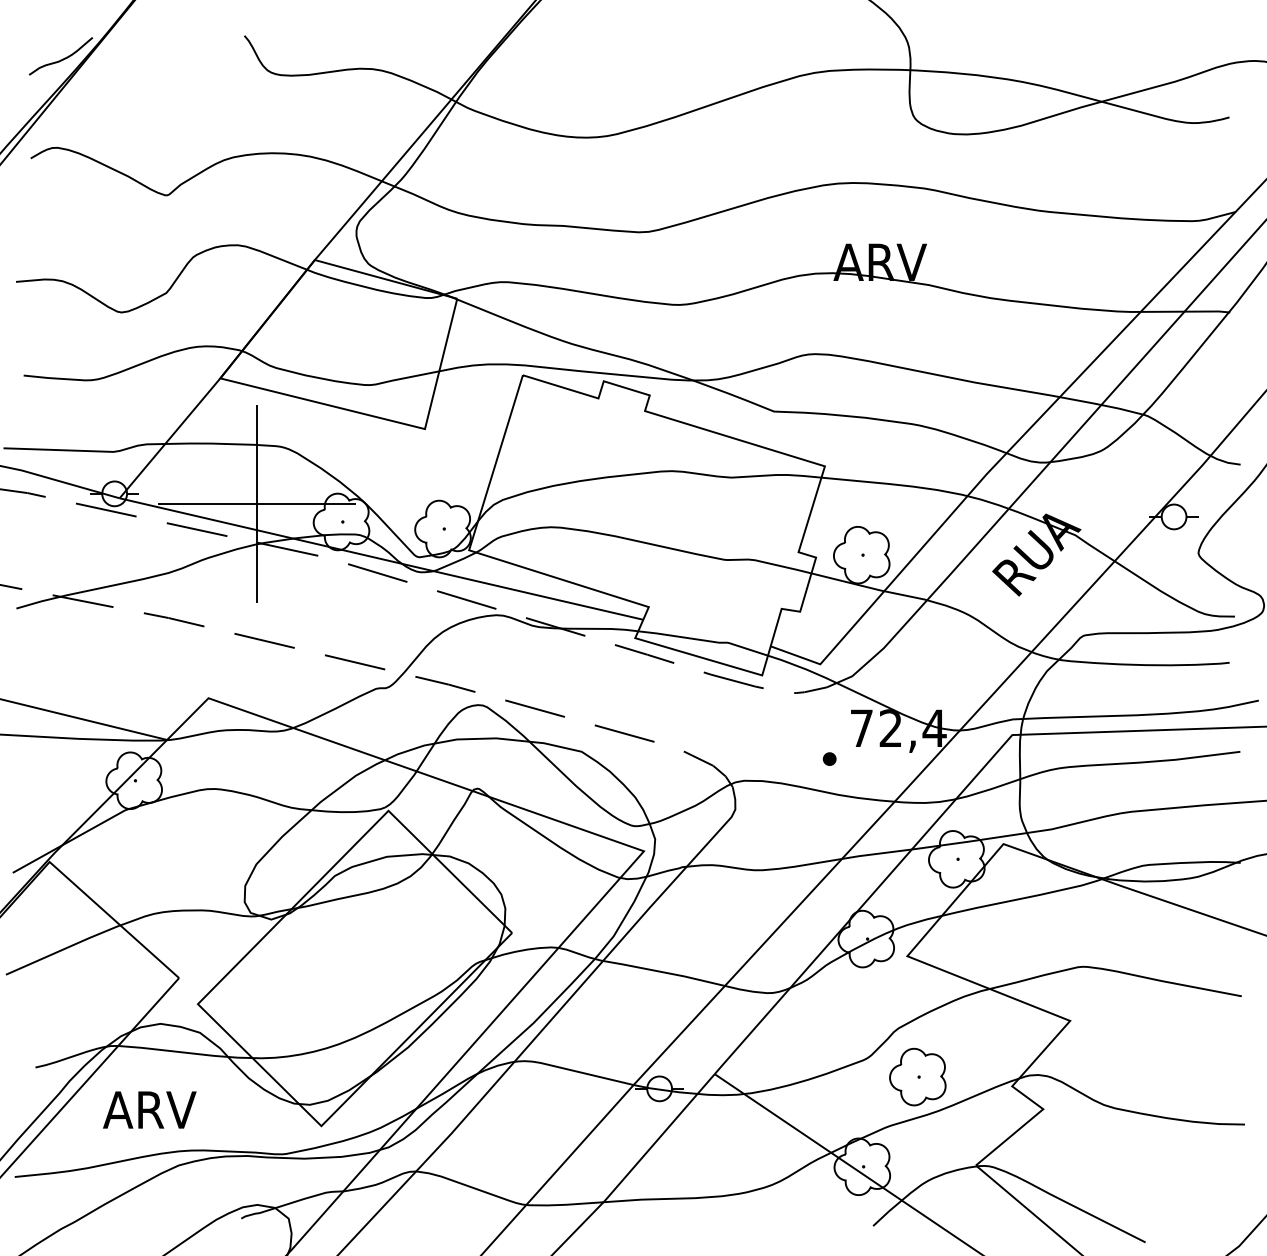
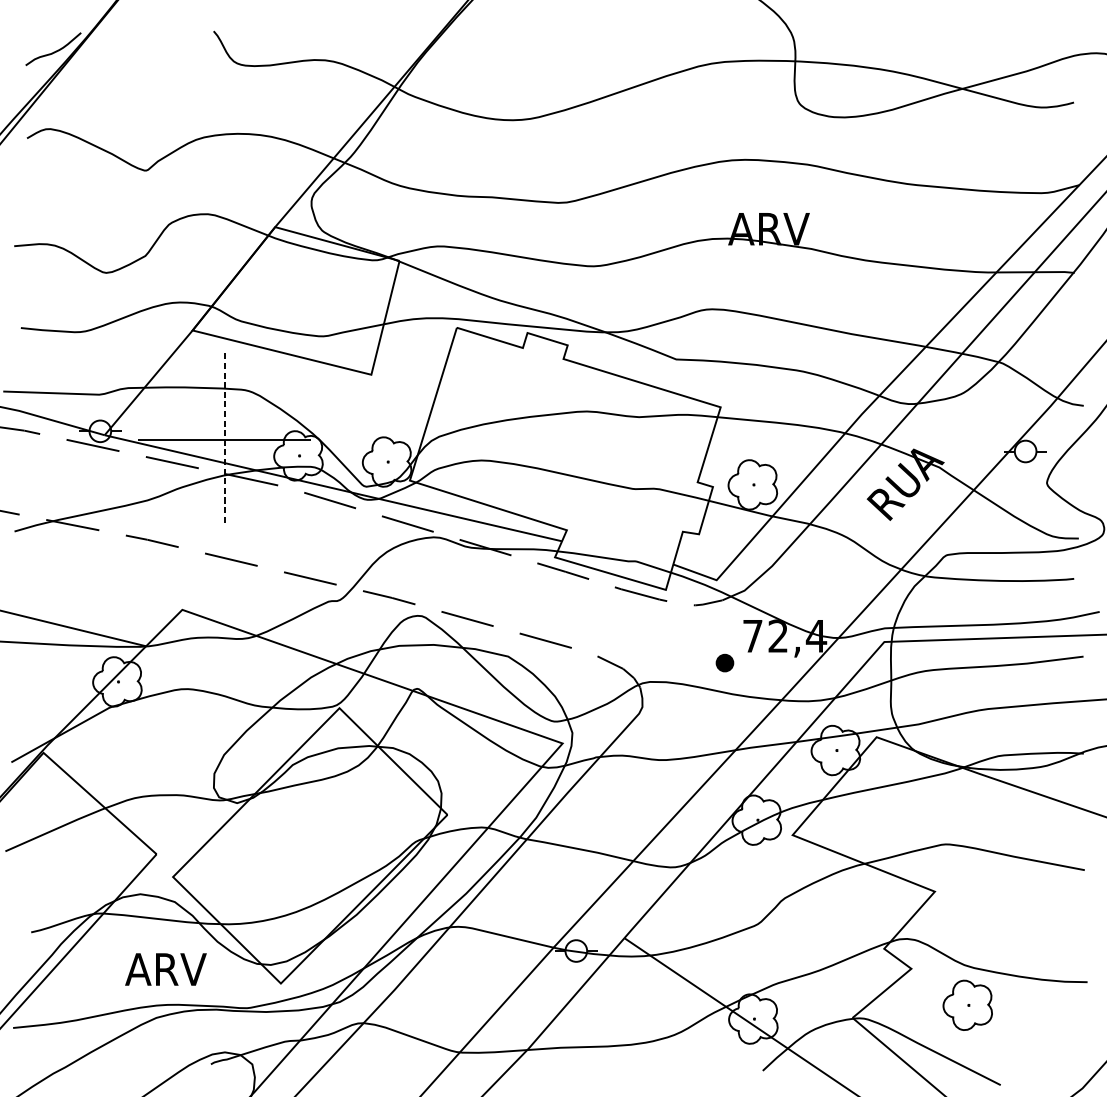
line: (257, 504) -> (225, 440), solid -> dashed
part: (829, 758) -> (724, 662), size x1.6
part: (917, 1076) -> (967, 1004), moved
text: (149, 1109) -> (165, 969), moved

